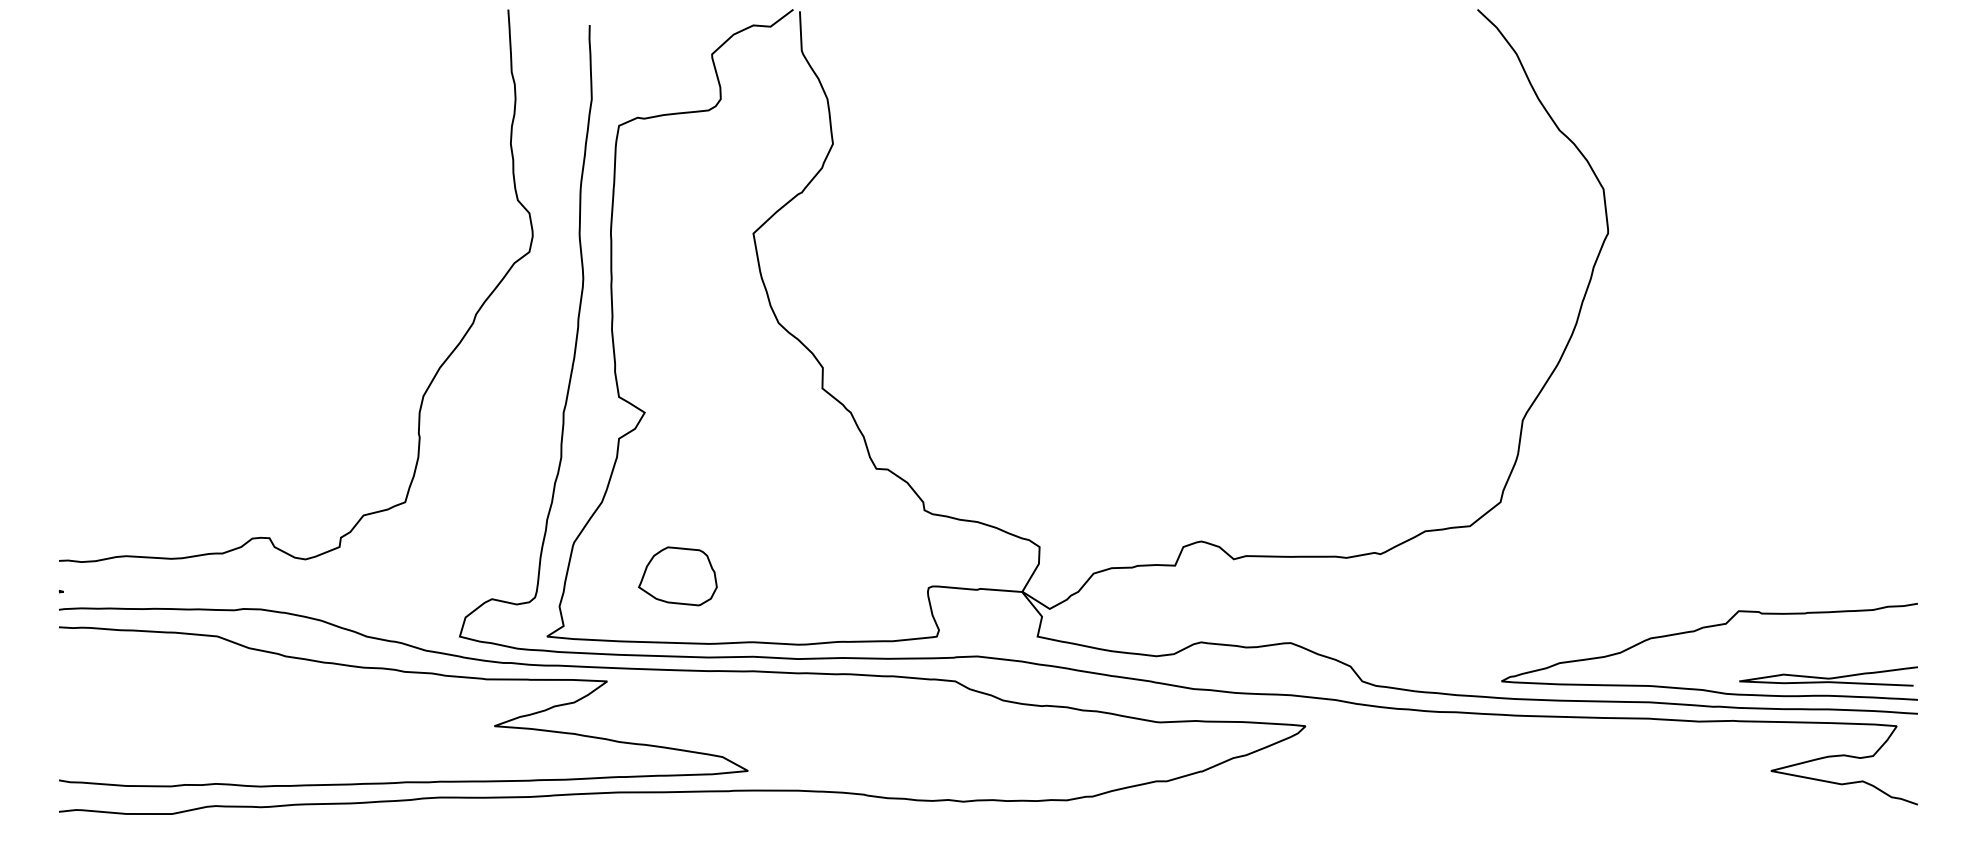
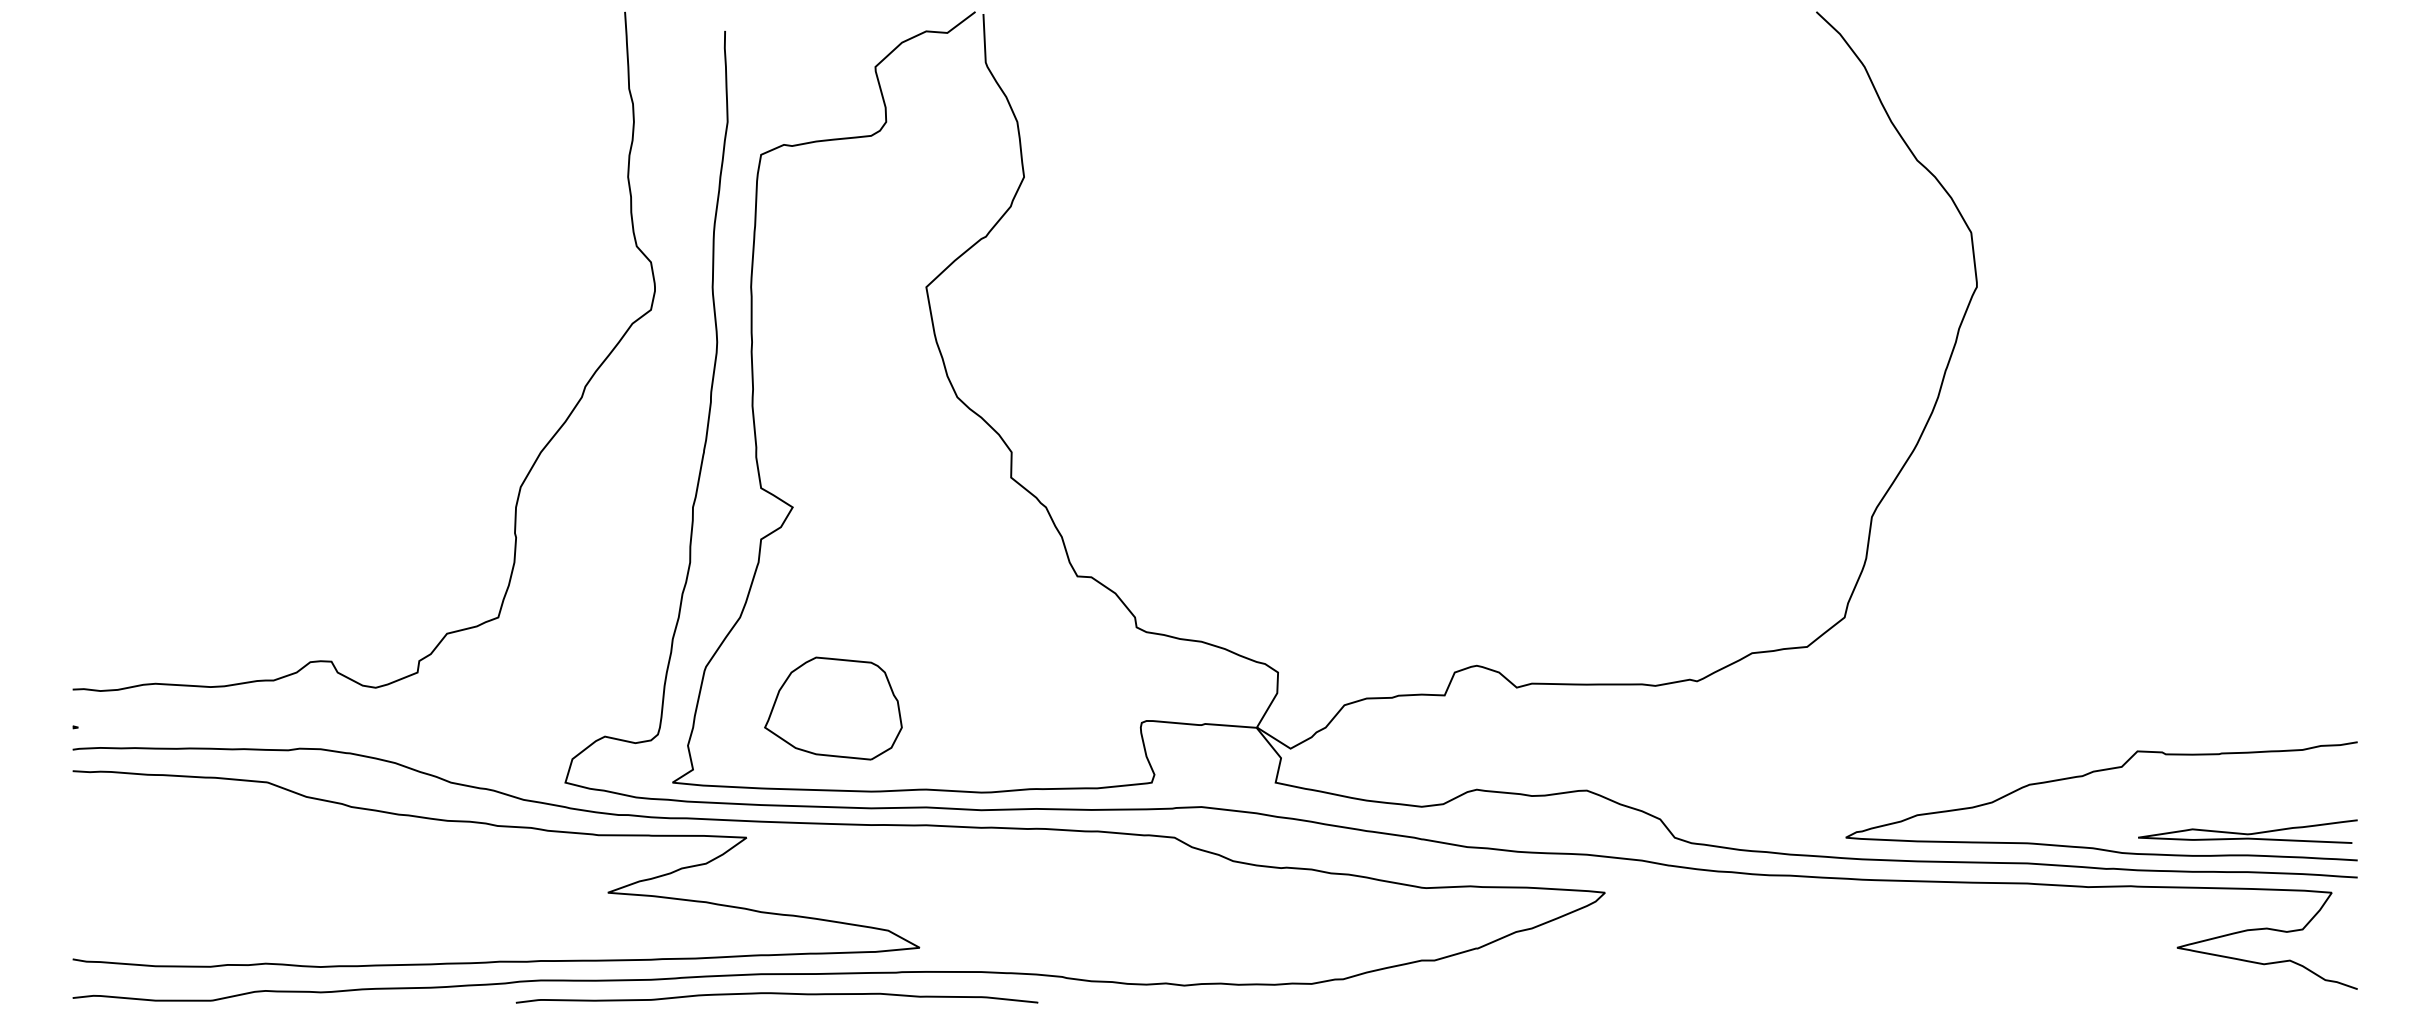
part: (677, 576) -> (832, 708), size x1.43
curve: (631, 808) -> (776, 993), added

